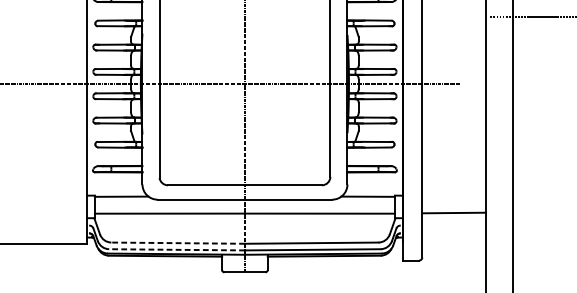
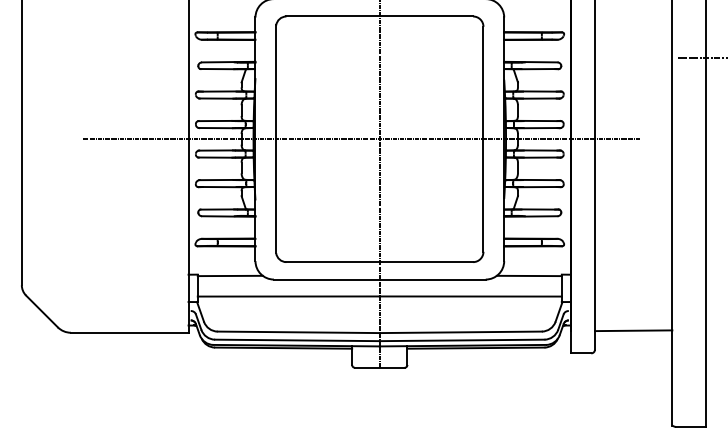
line: (454, 212) -> (633, 330), moved
line: (177, 243) -> (298, 332), dashed -> solid
line: (176, 249) -> (296, 340), dashed -> solid

